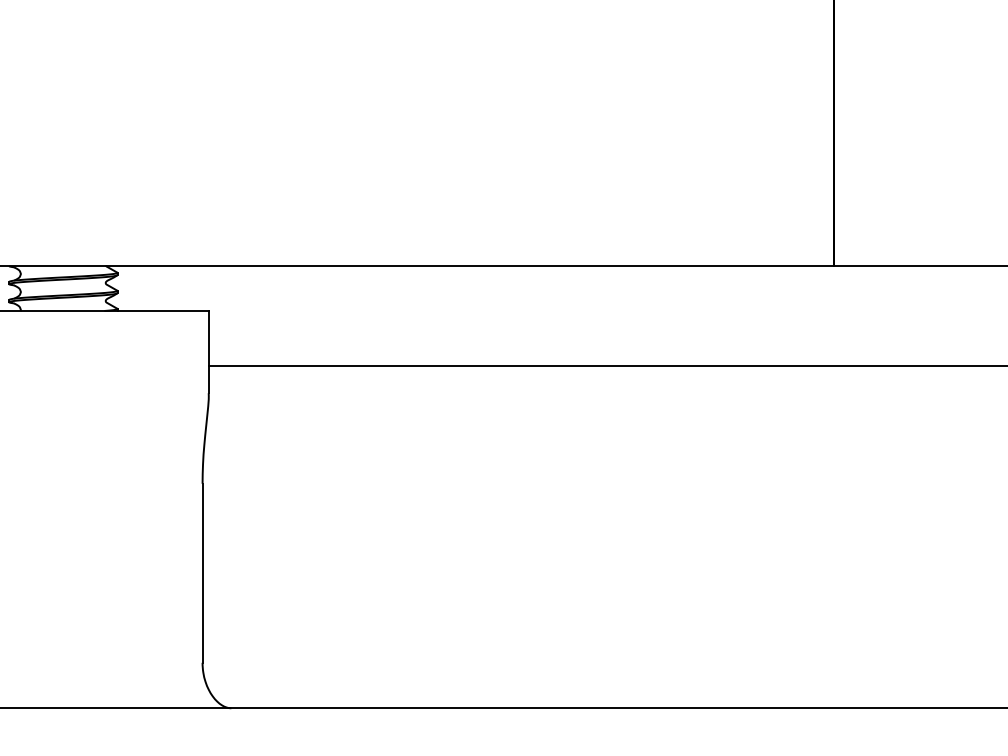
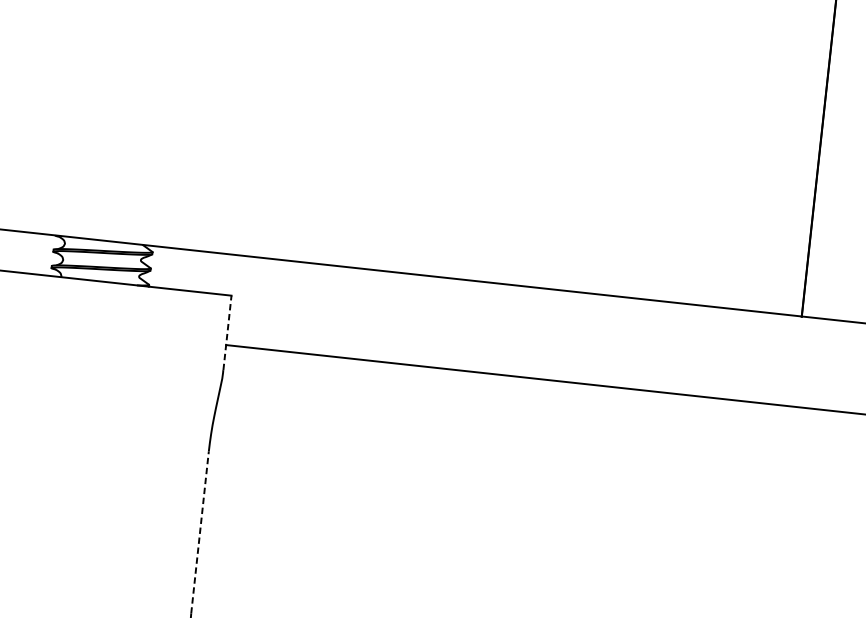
line: (208, 351) -> (227, 332), solid -> dashed
line: (202, 573) -> (199, 532), solid -> dashed

